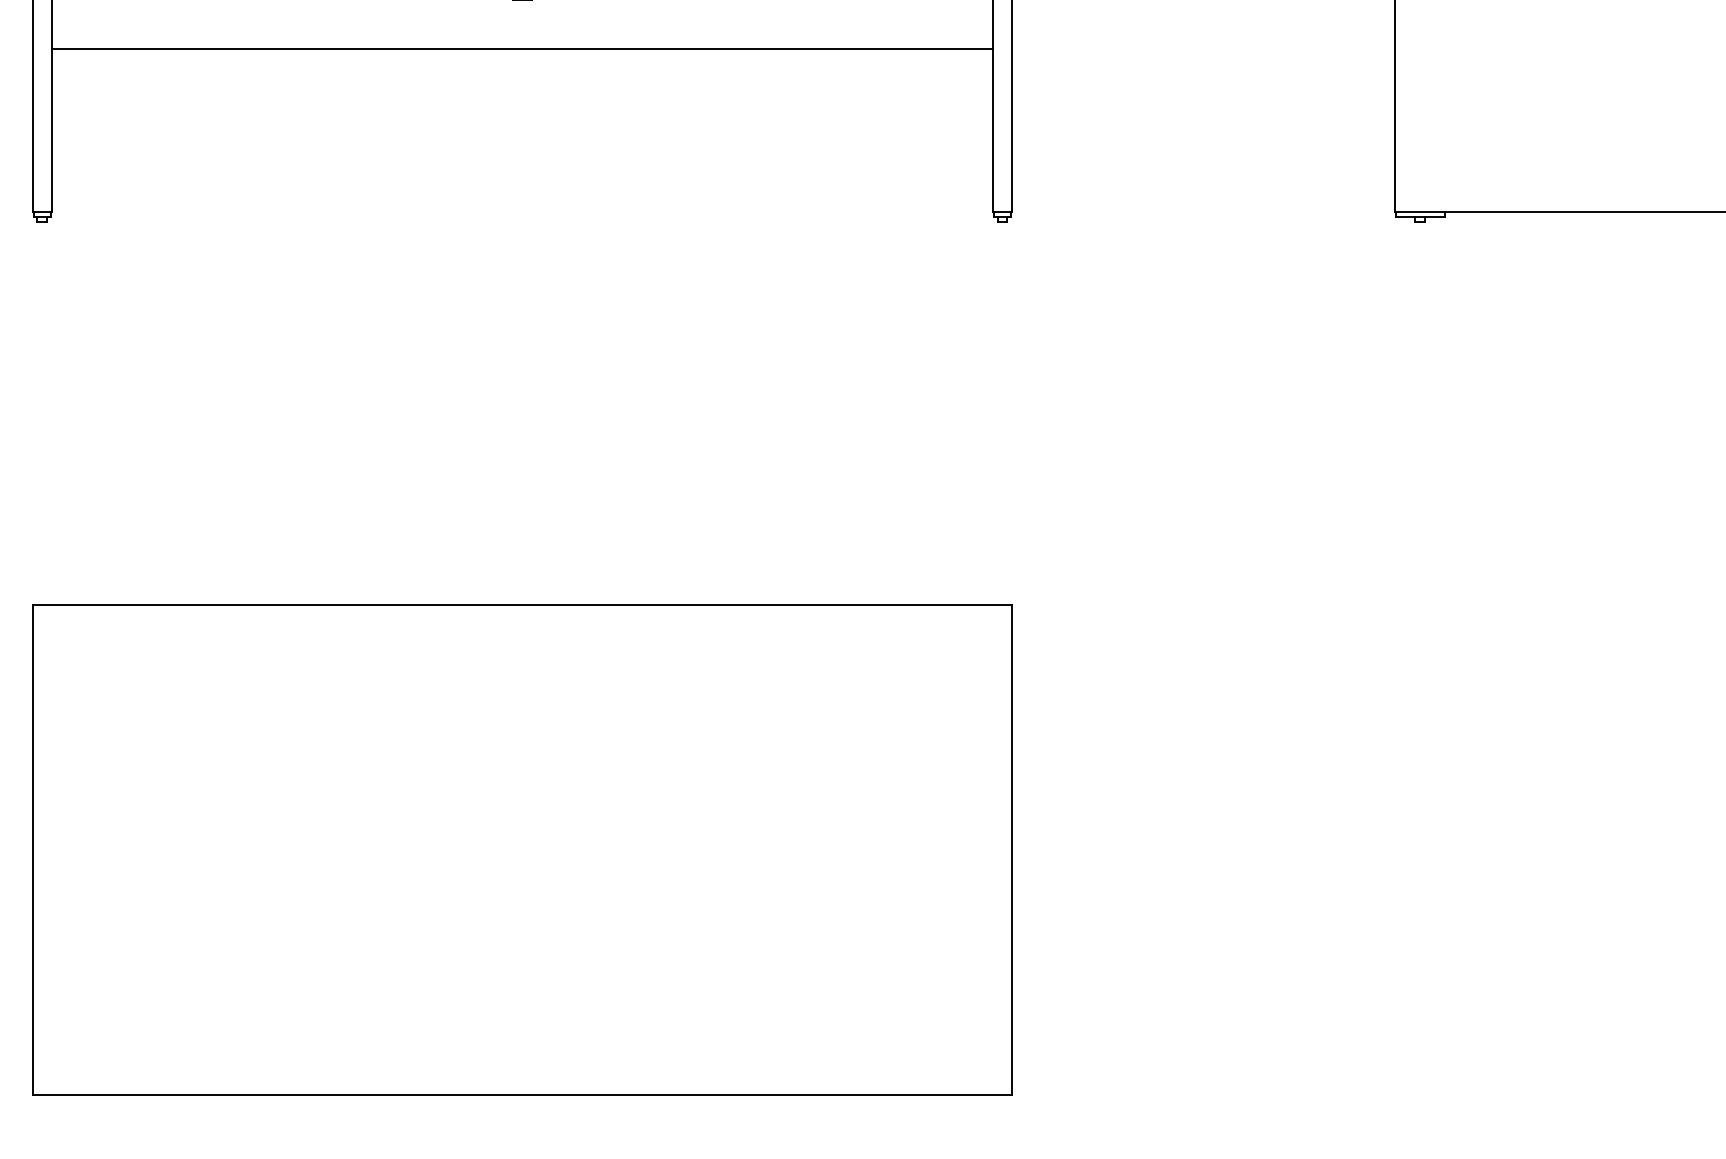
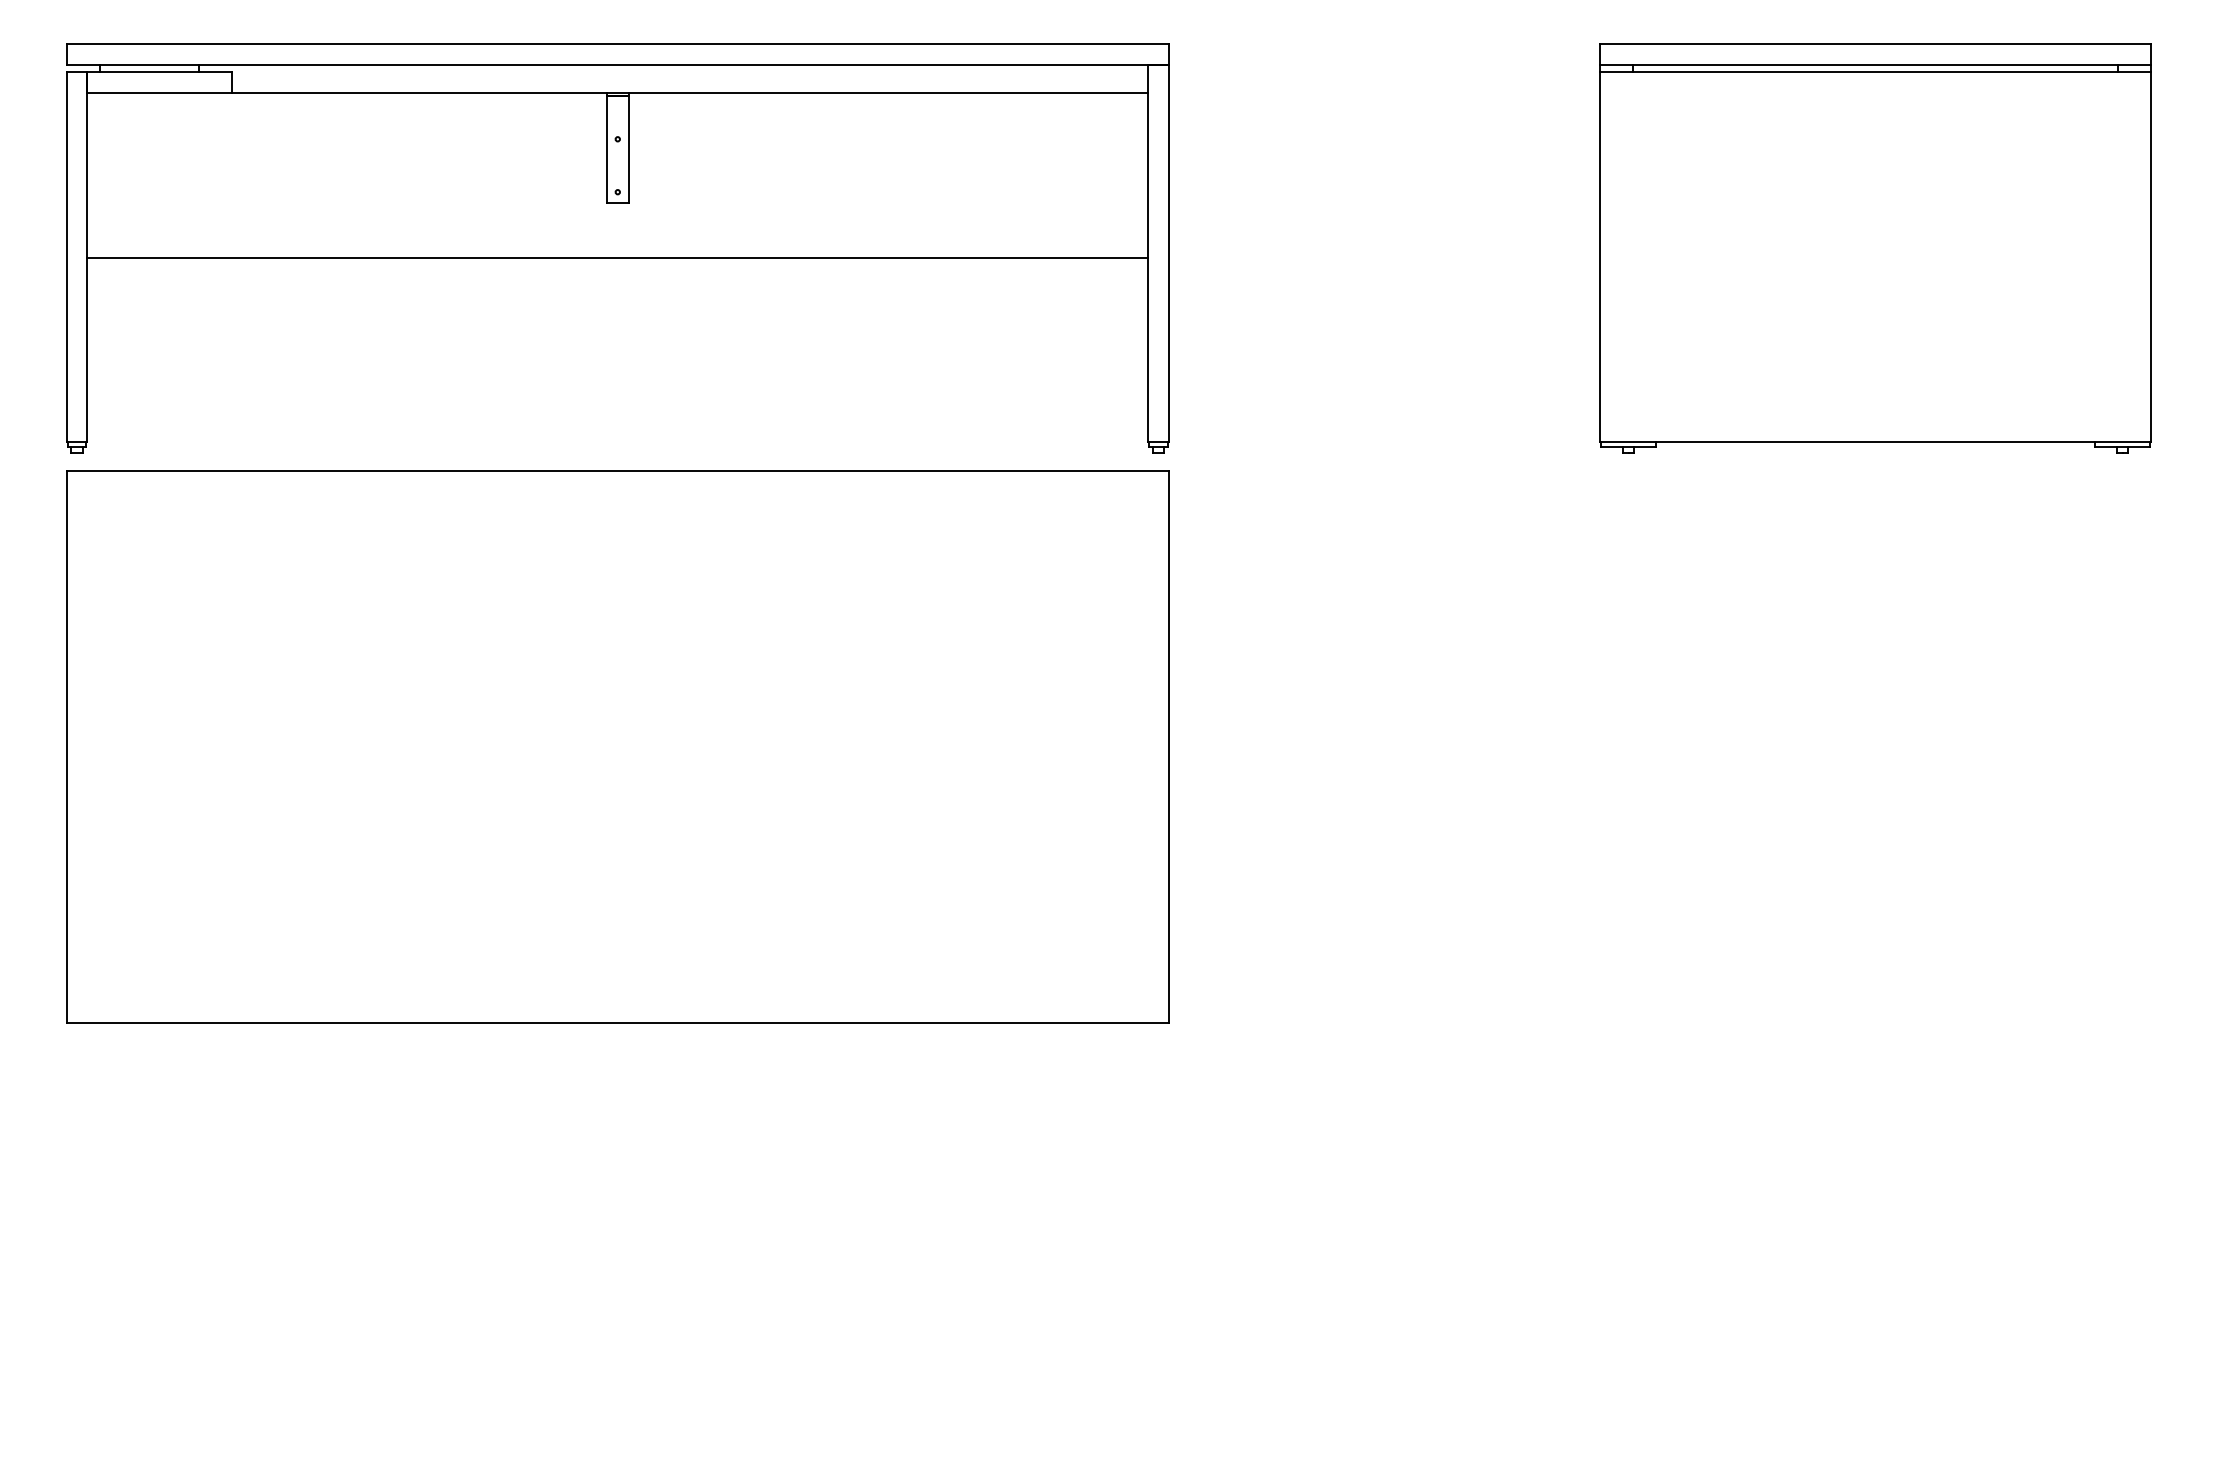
part: (522, 849) -> (617, 746), moved

